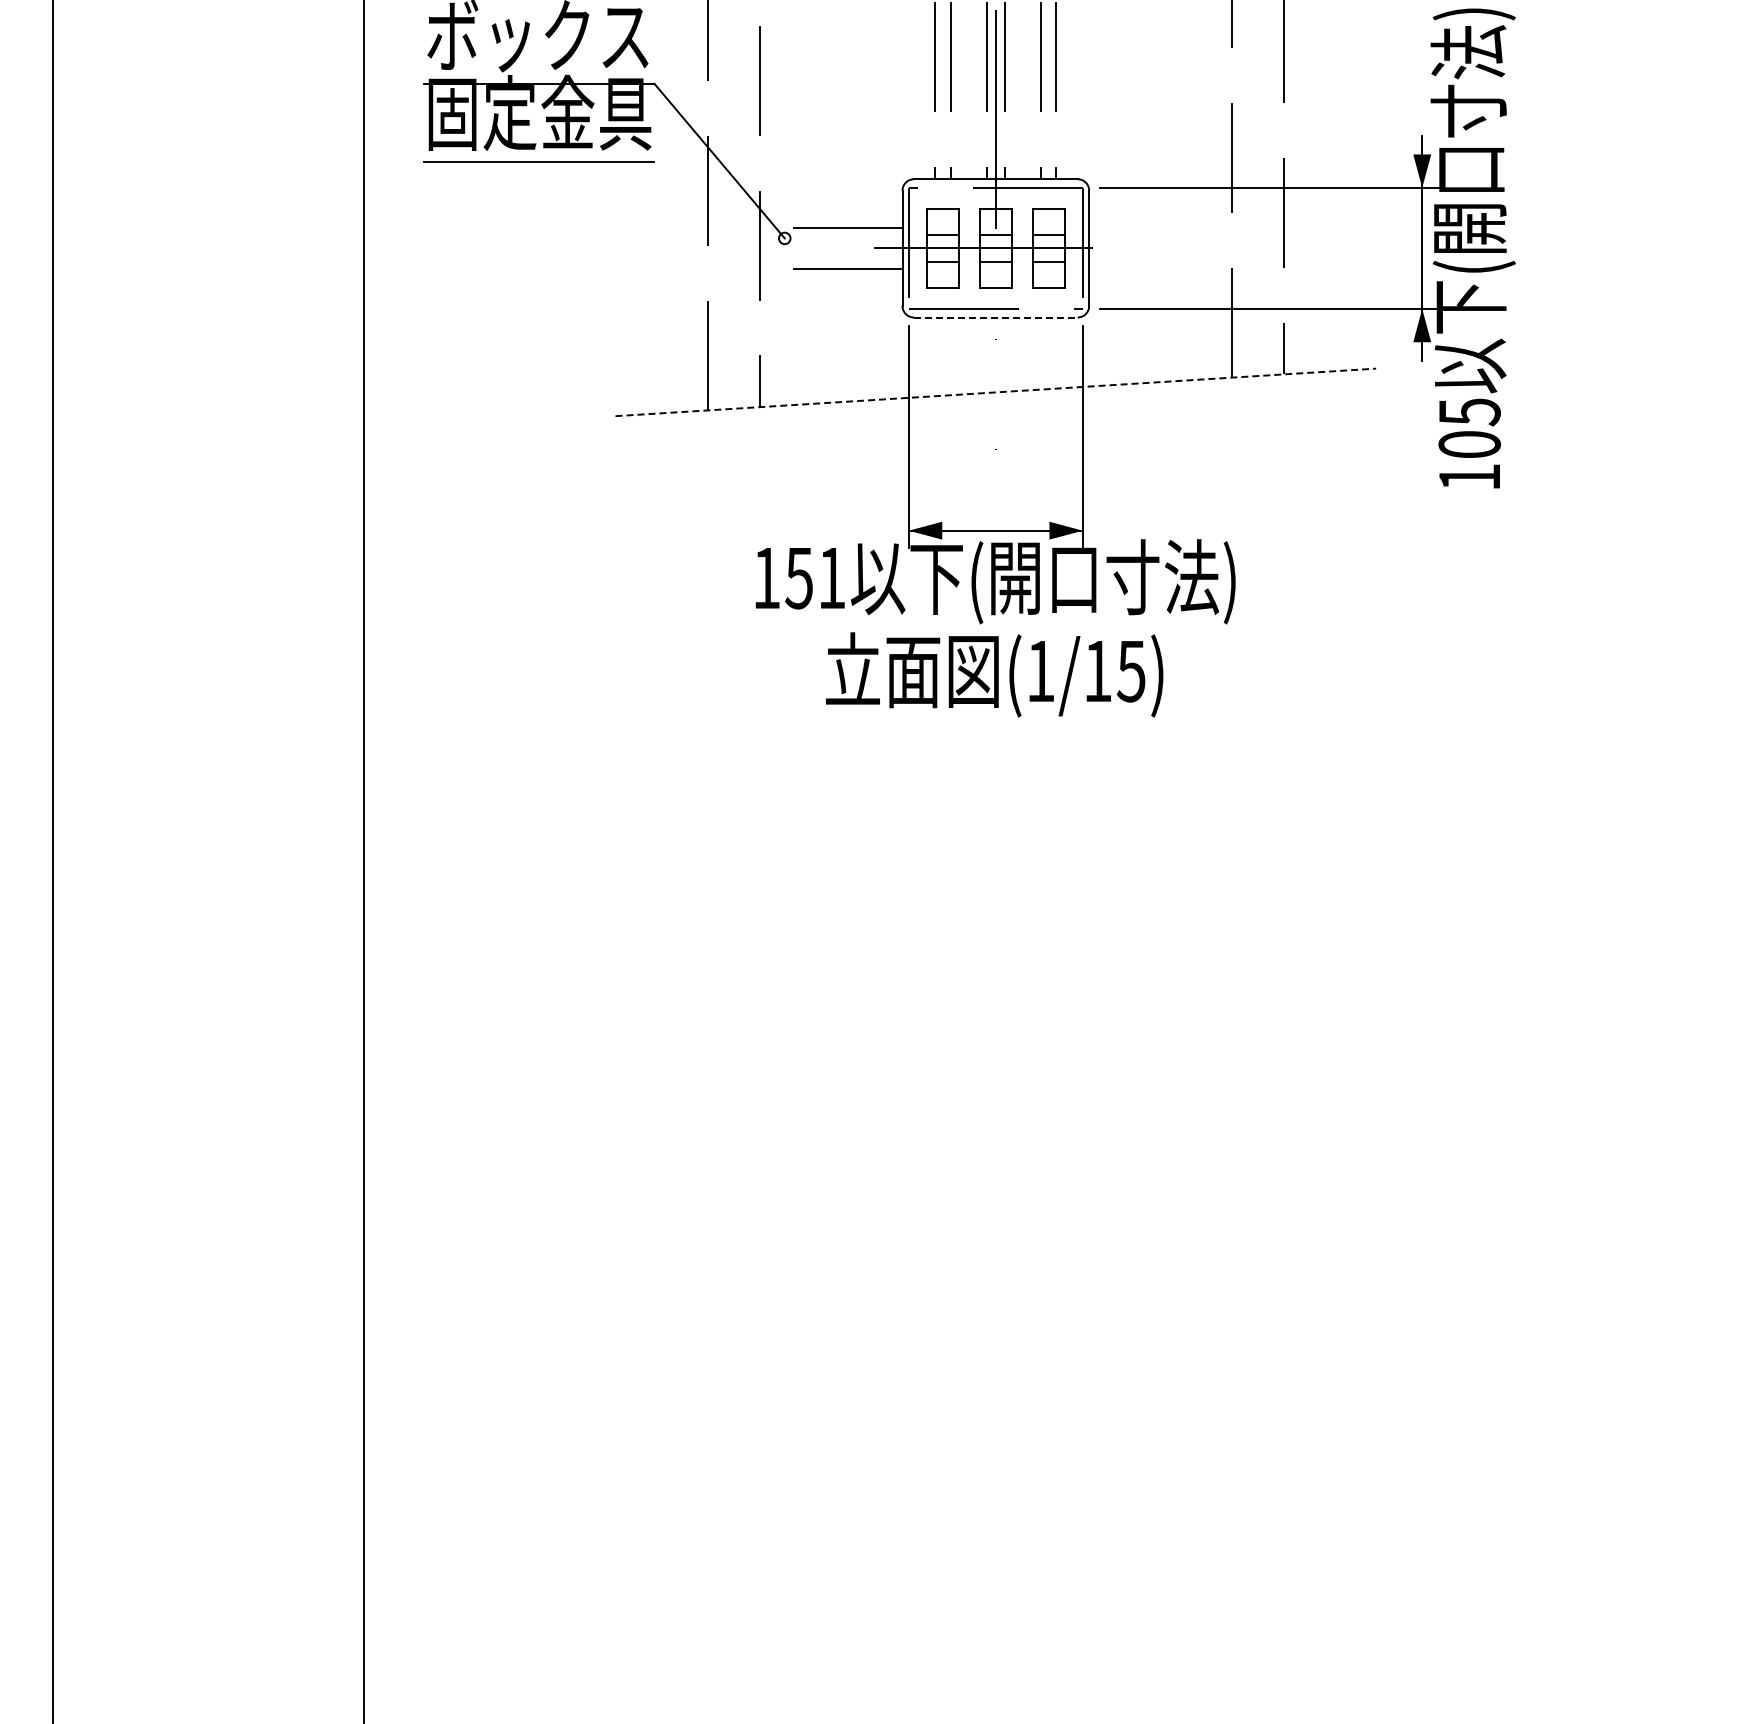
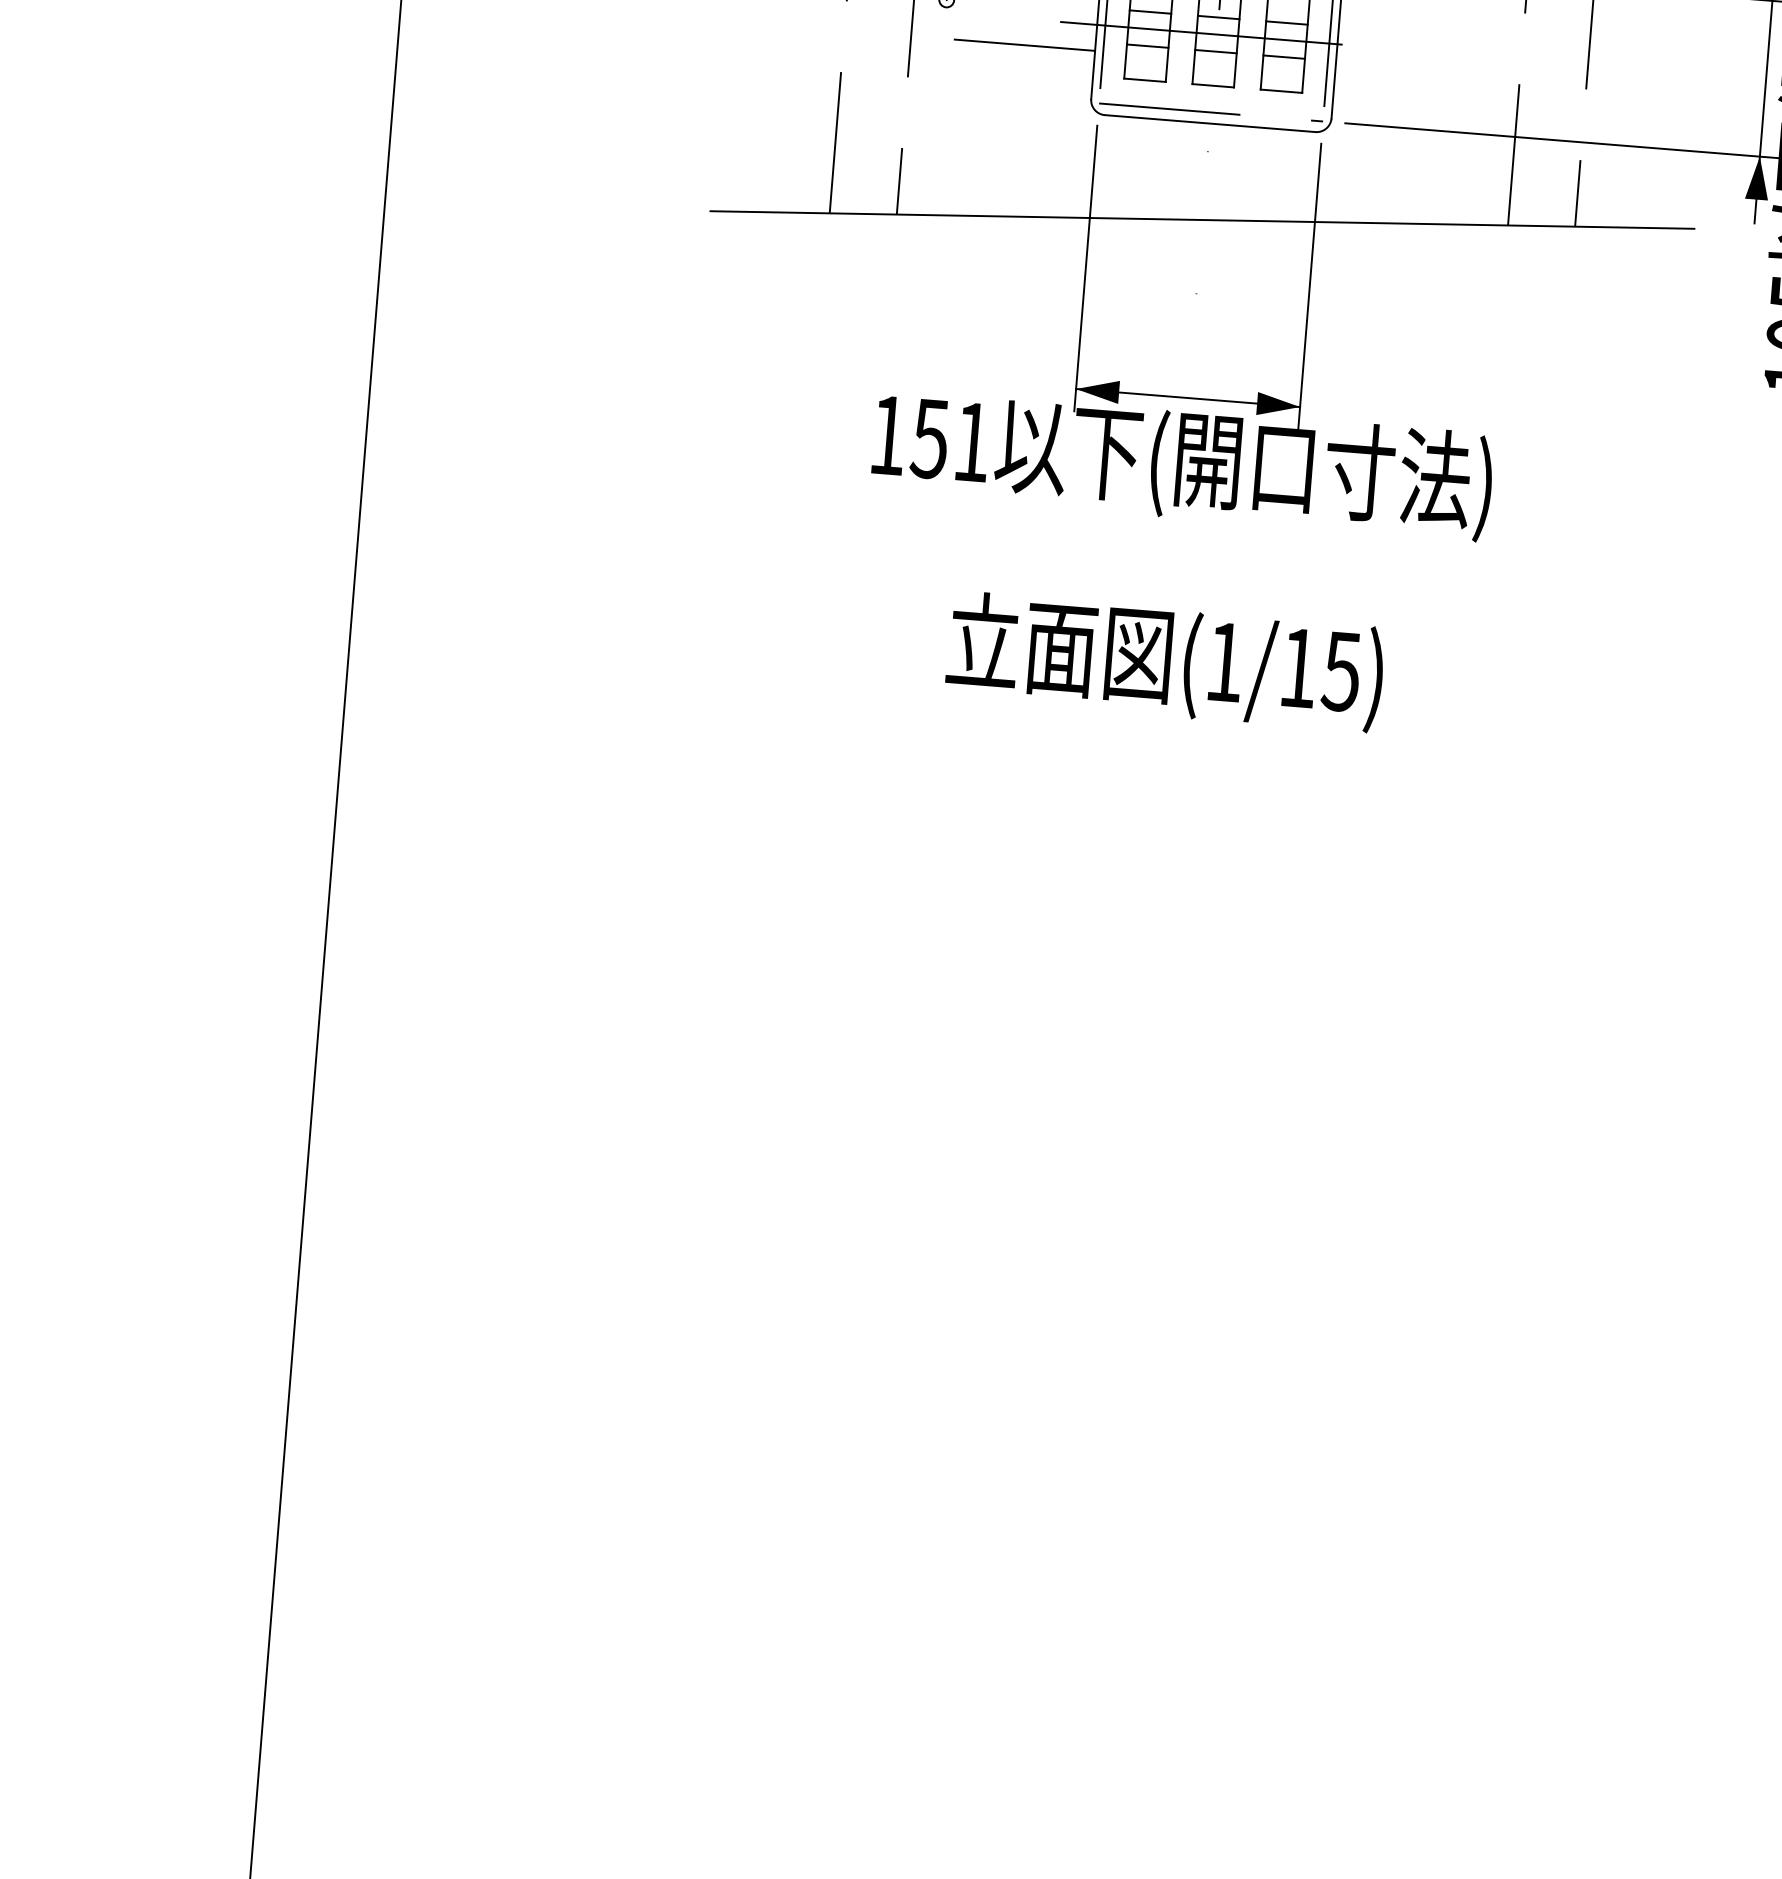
line: (995, 317) -> (1209, 123), dashed -> solid
line: (996, 392) -> (1203, 220), dashed -> solid
text: (994, 674) -> (1165, 661), moved

